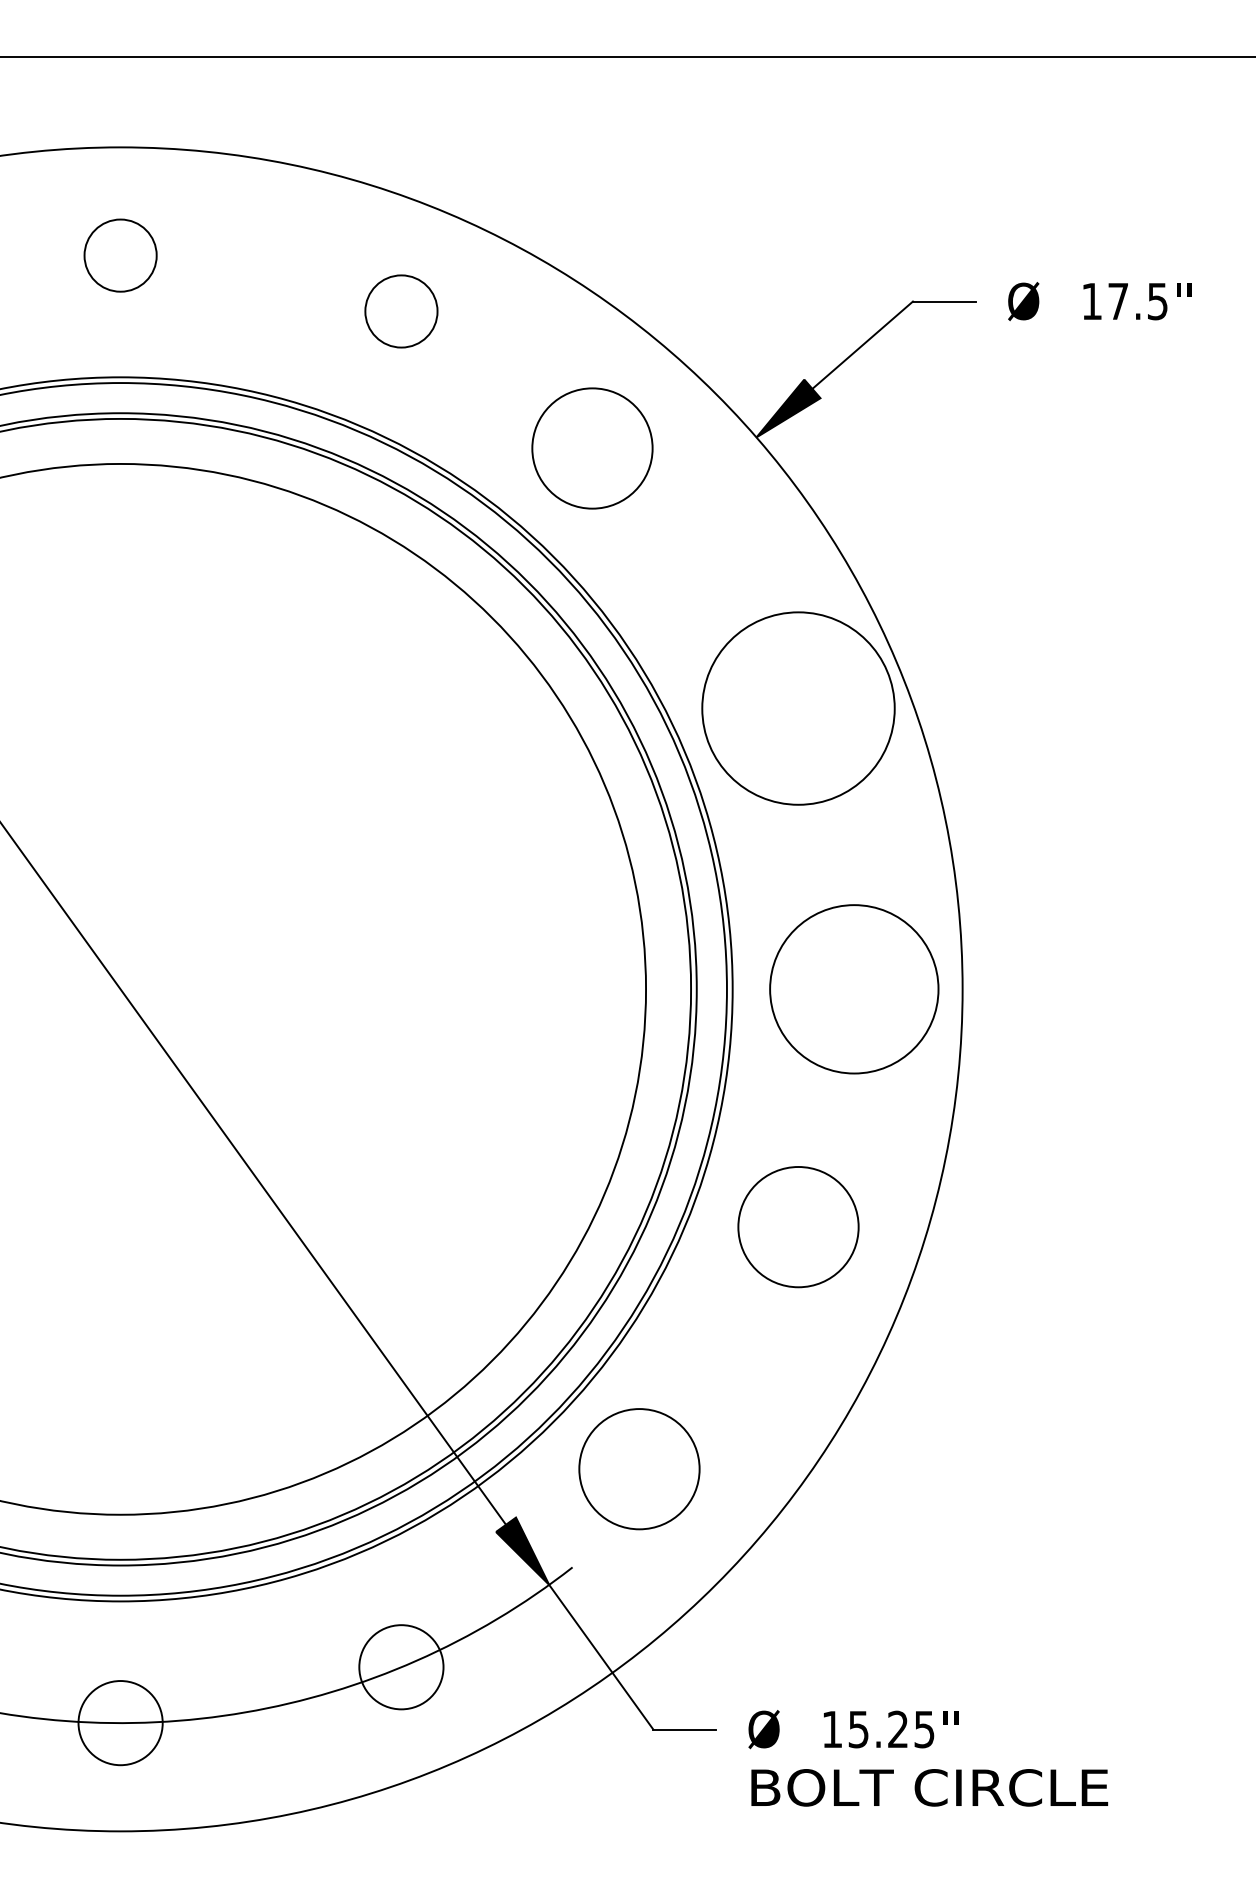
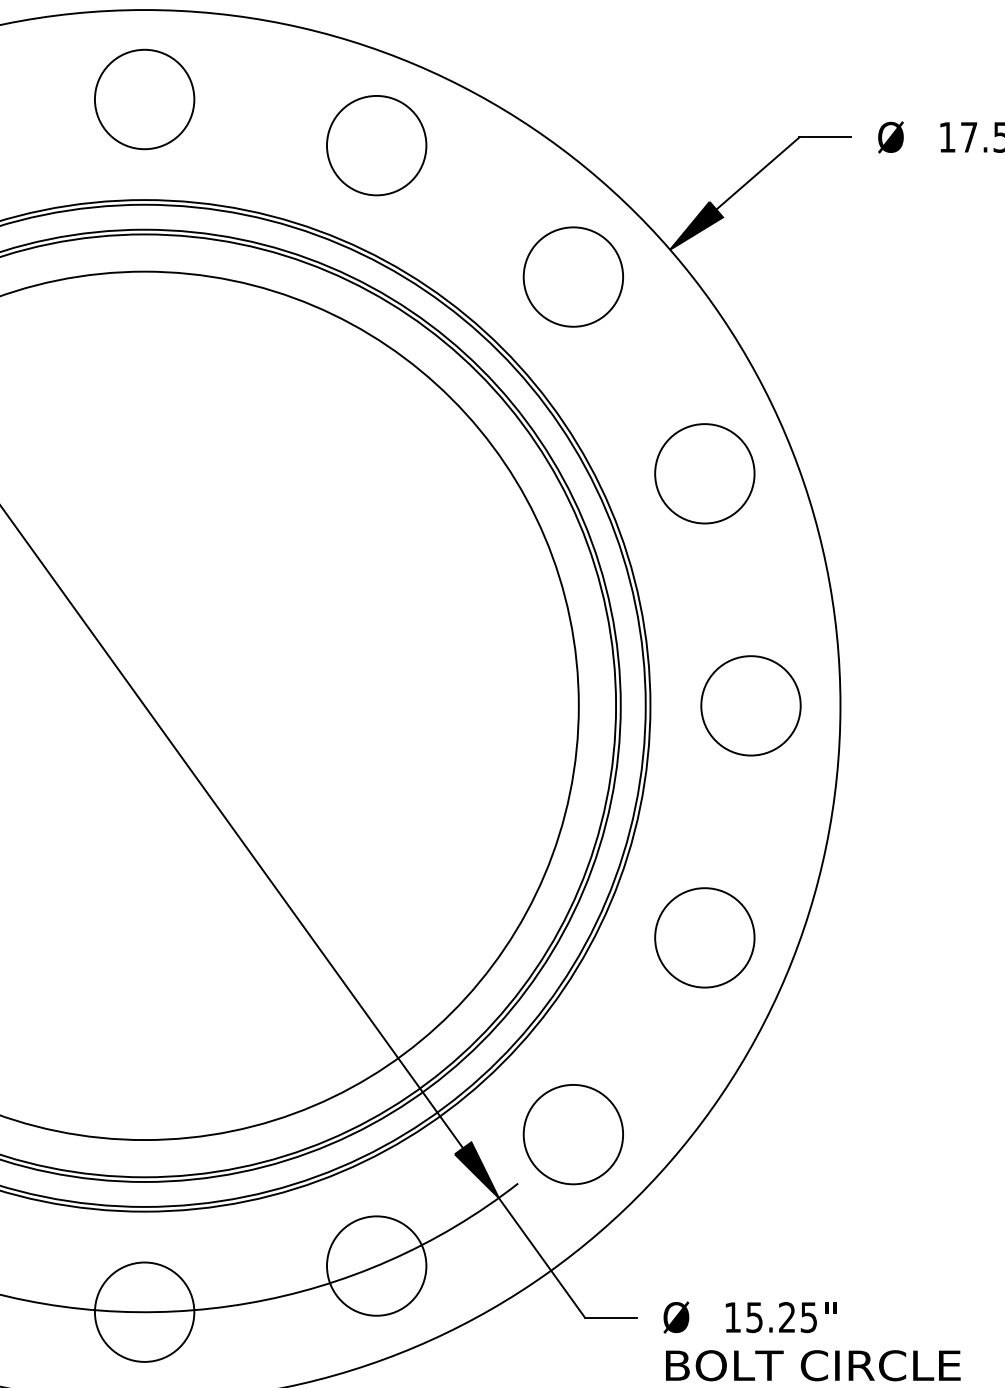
circle: (120, 255) -> (144, 99), size x1.67
circle: (401, 311) -> (376, 145), size x1.67
circle: (592, 448) -> (573, 277), moved
circle: (798, 708) -> (704, 473), size x0.62
circle: (854, 989) -> (751, 705), size x0.71
circle: (798, 1227) -> (704, 938), moved
circle: (639, 1469) -> (573, 1134), moved
circle: (401, 1667) -> (376, 1266), size x1.43
circle: (120, 1722) -> (144, 1311), size x1.43

